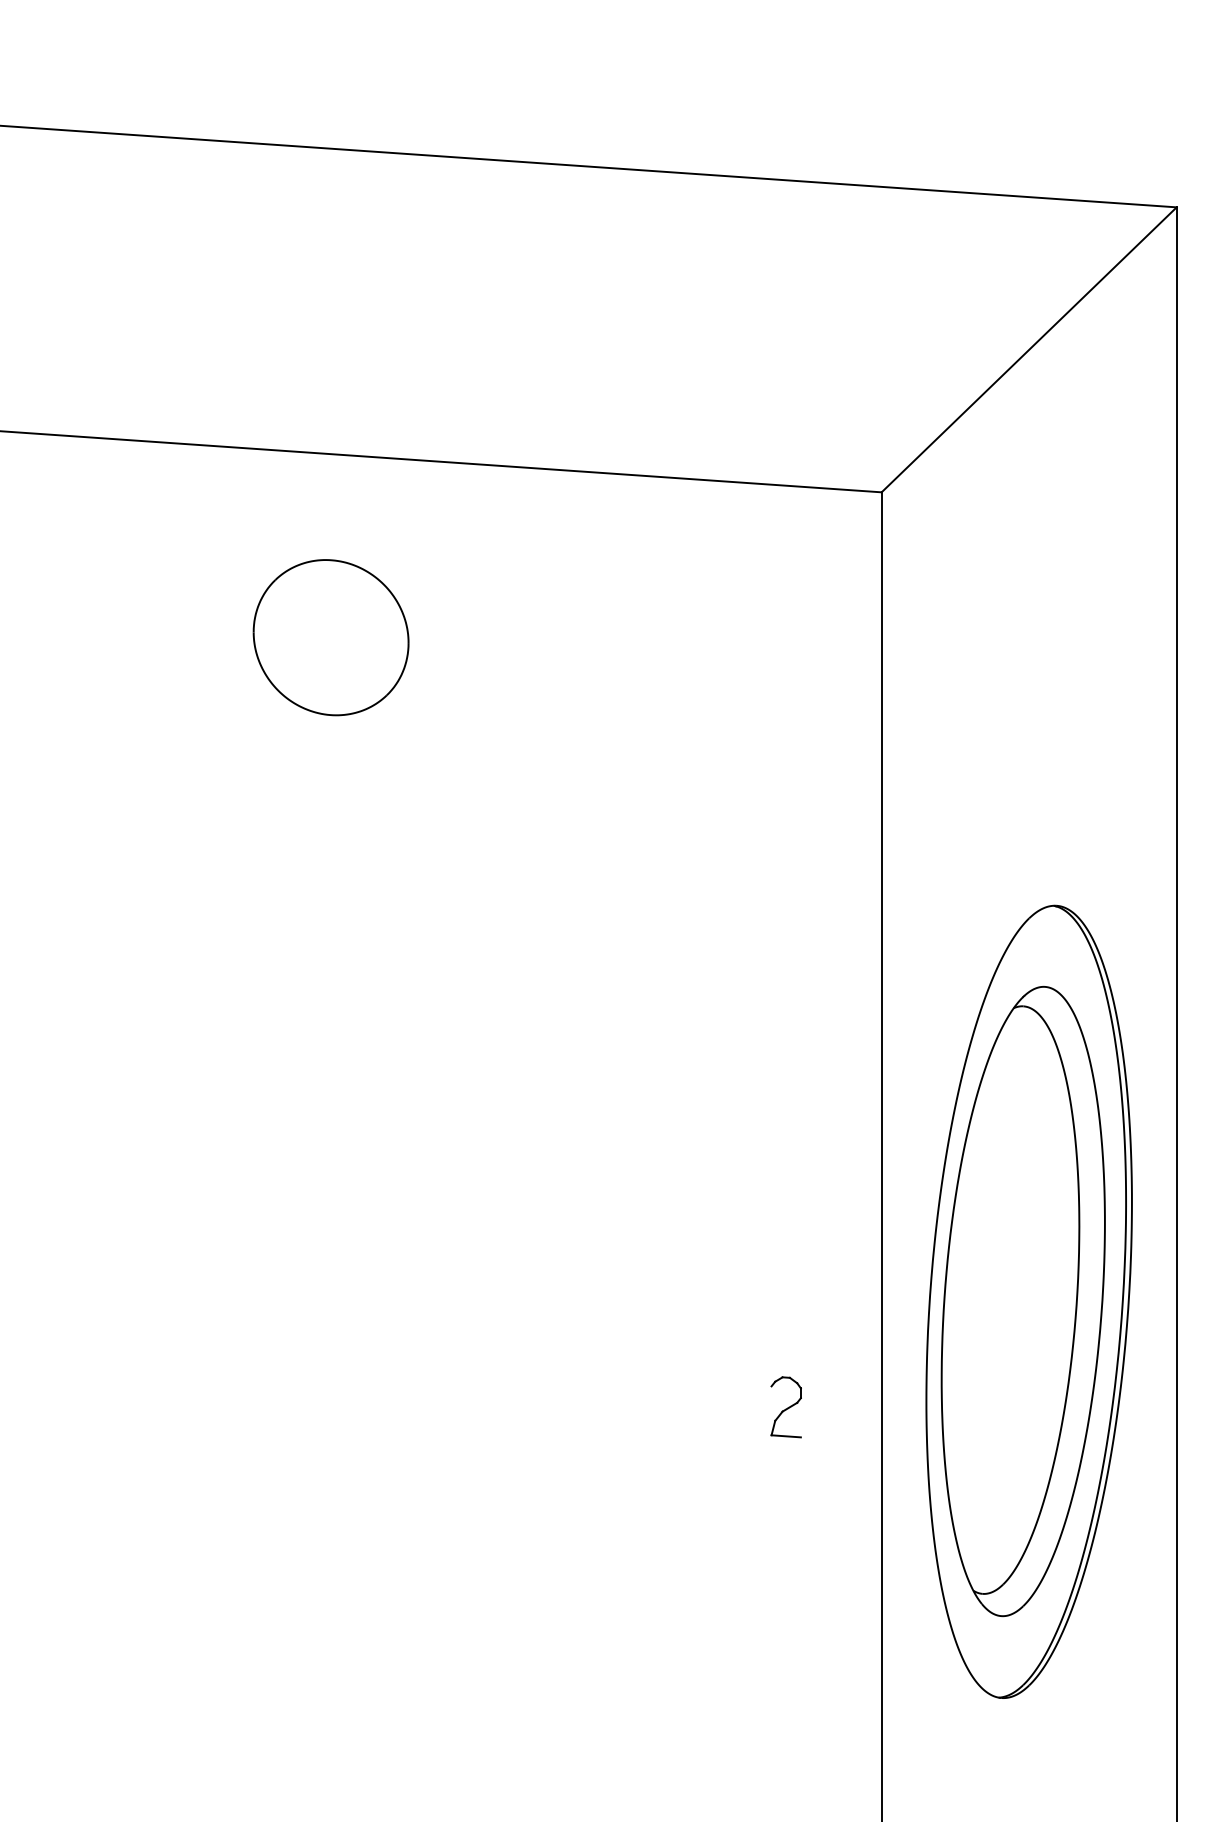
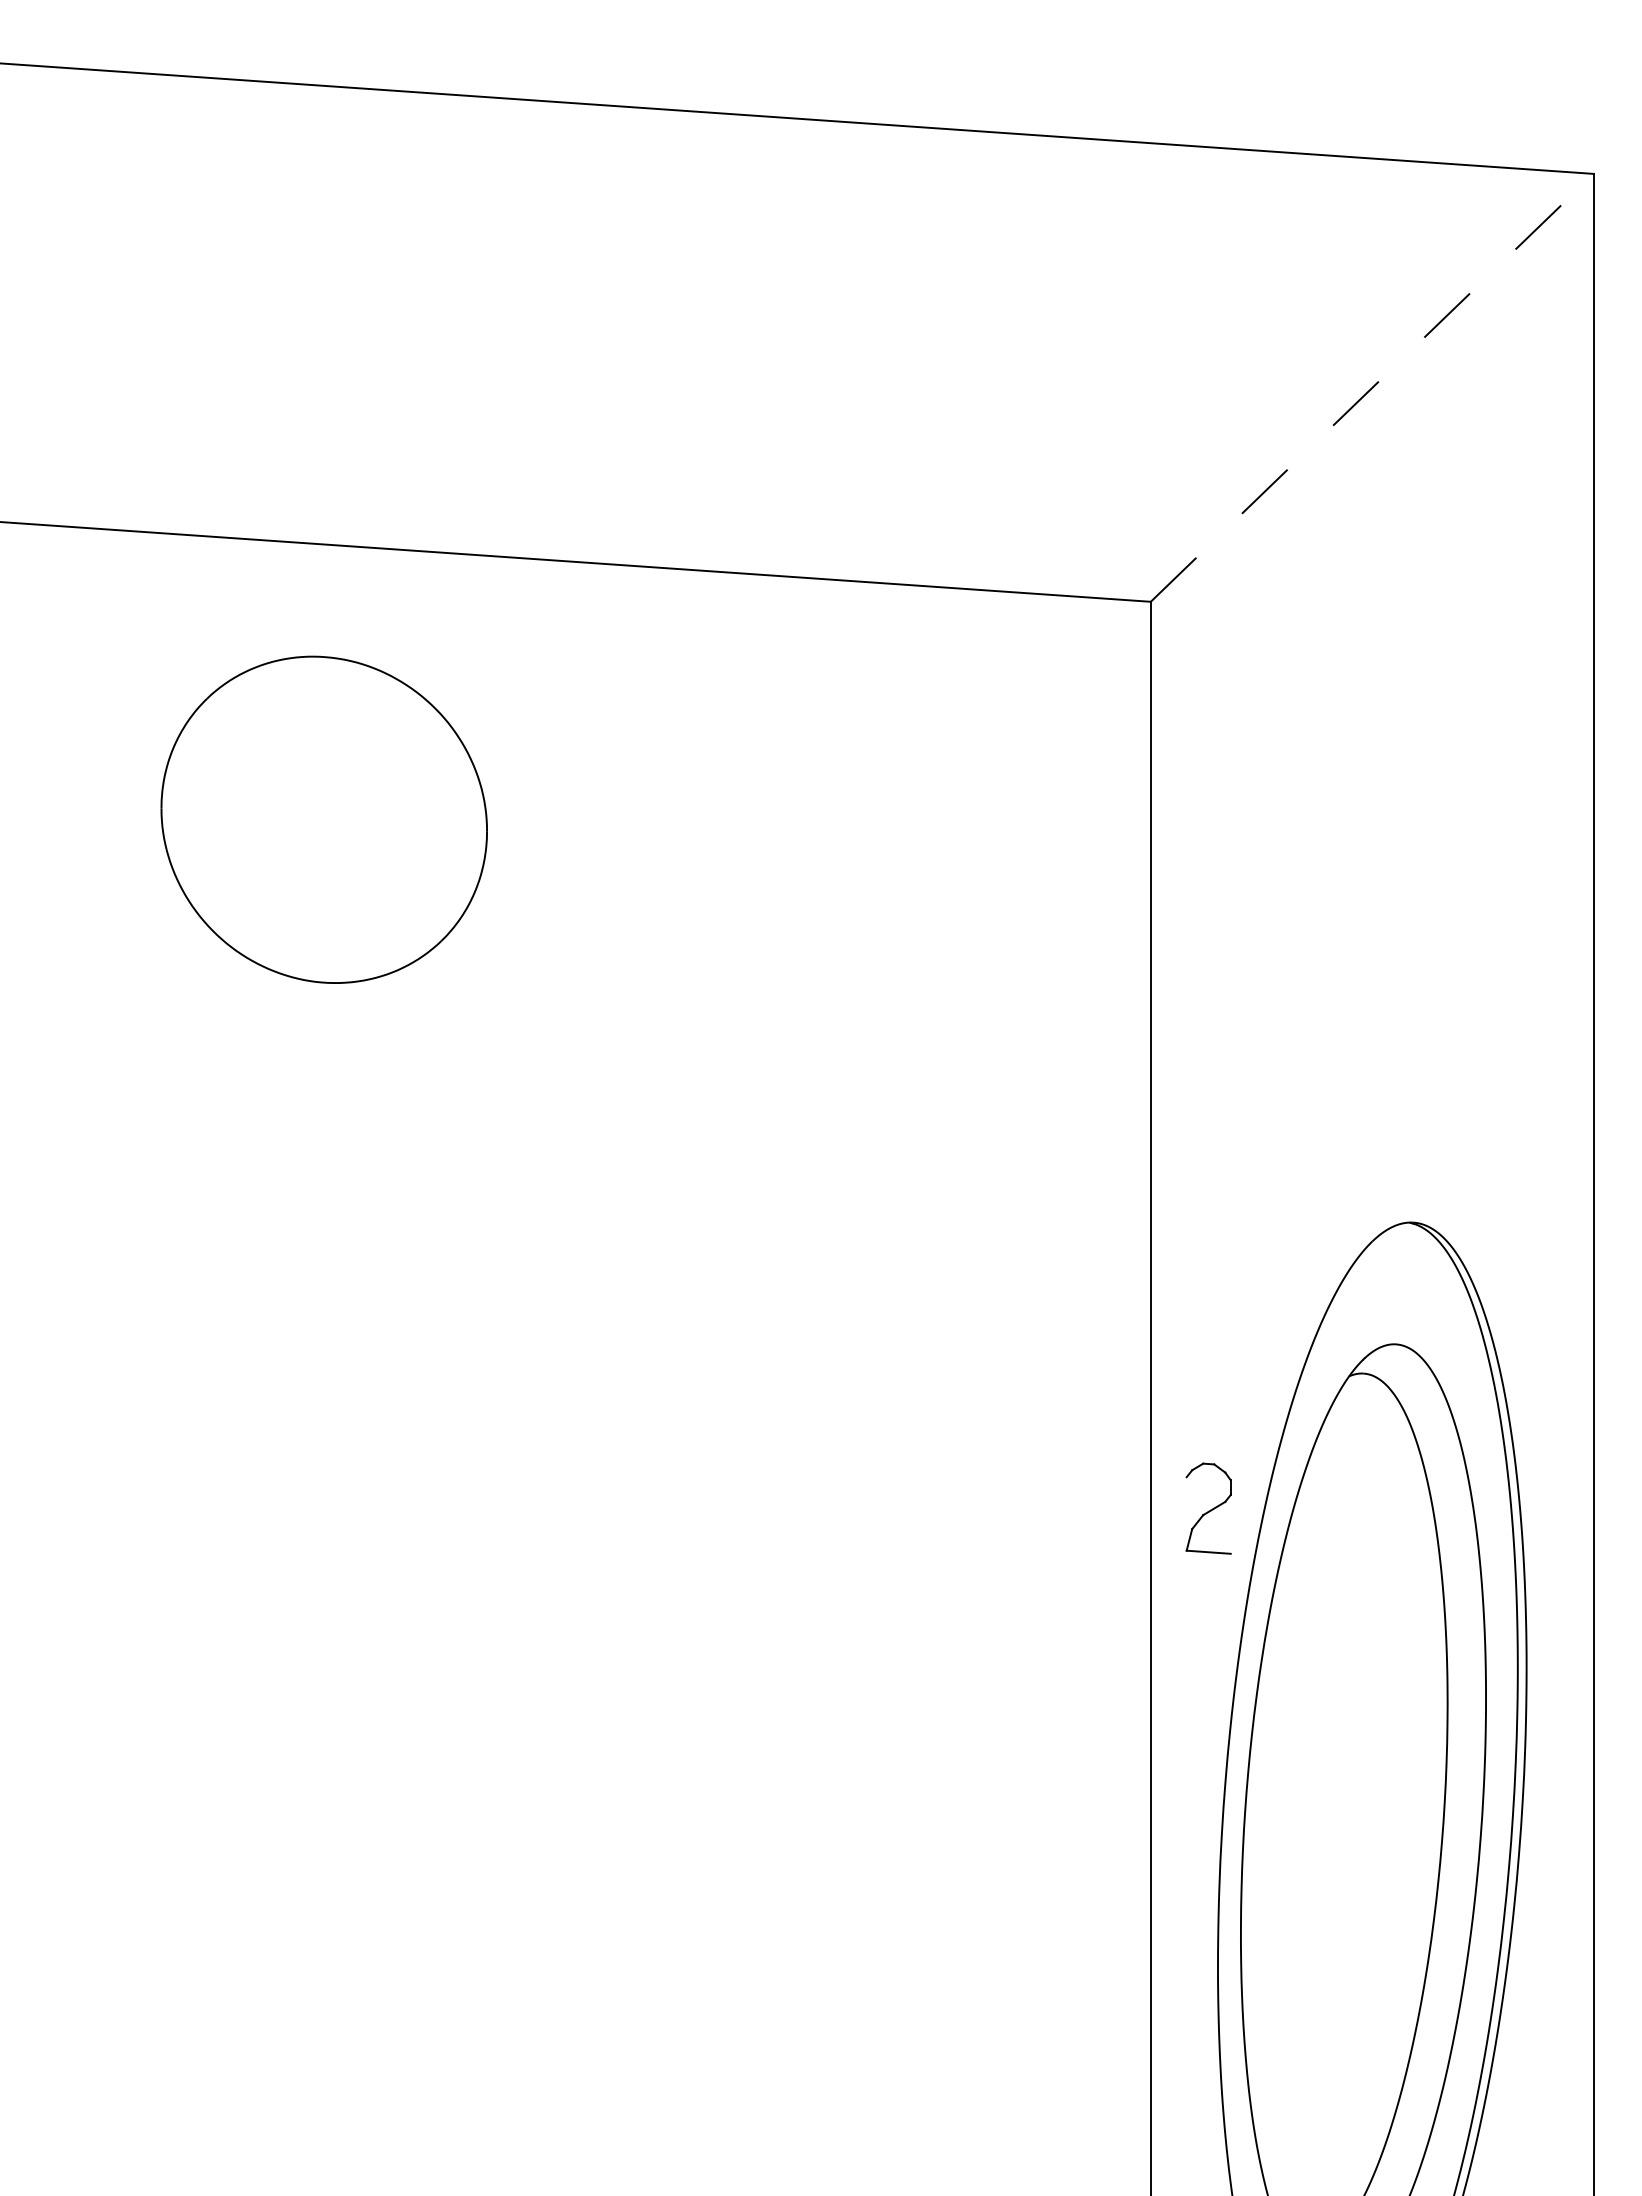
line: (1029, 349) -> (1372, 387), solid -> dashed
part: (330, 637) -> (323, 819), size x1.4
part: (785, 1407) -> (1207, 1508), moved

